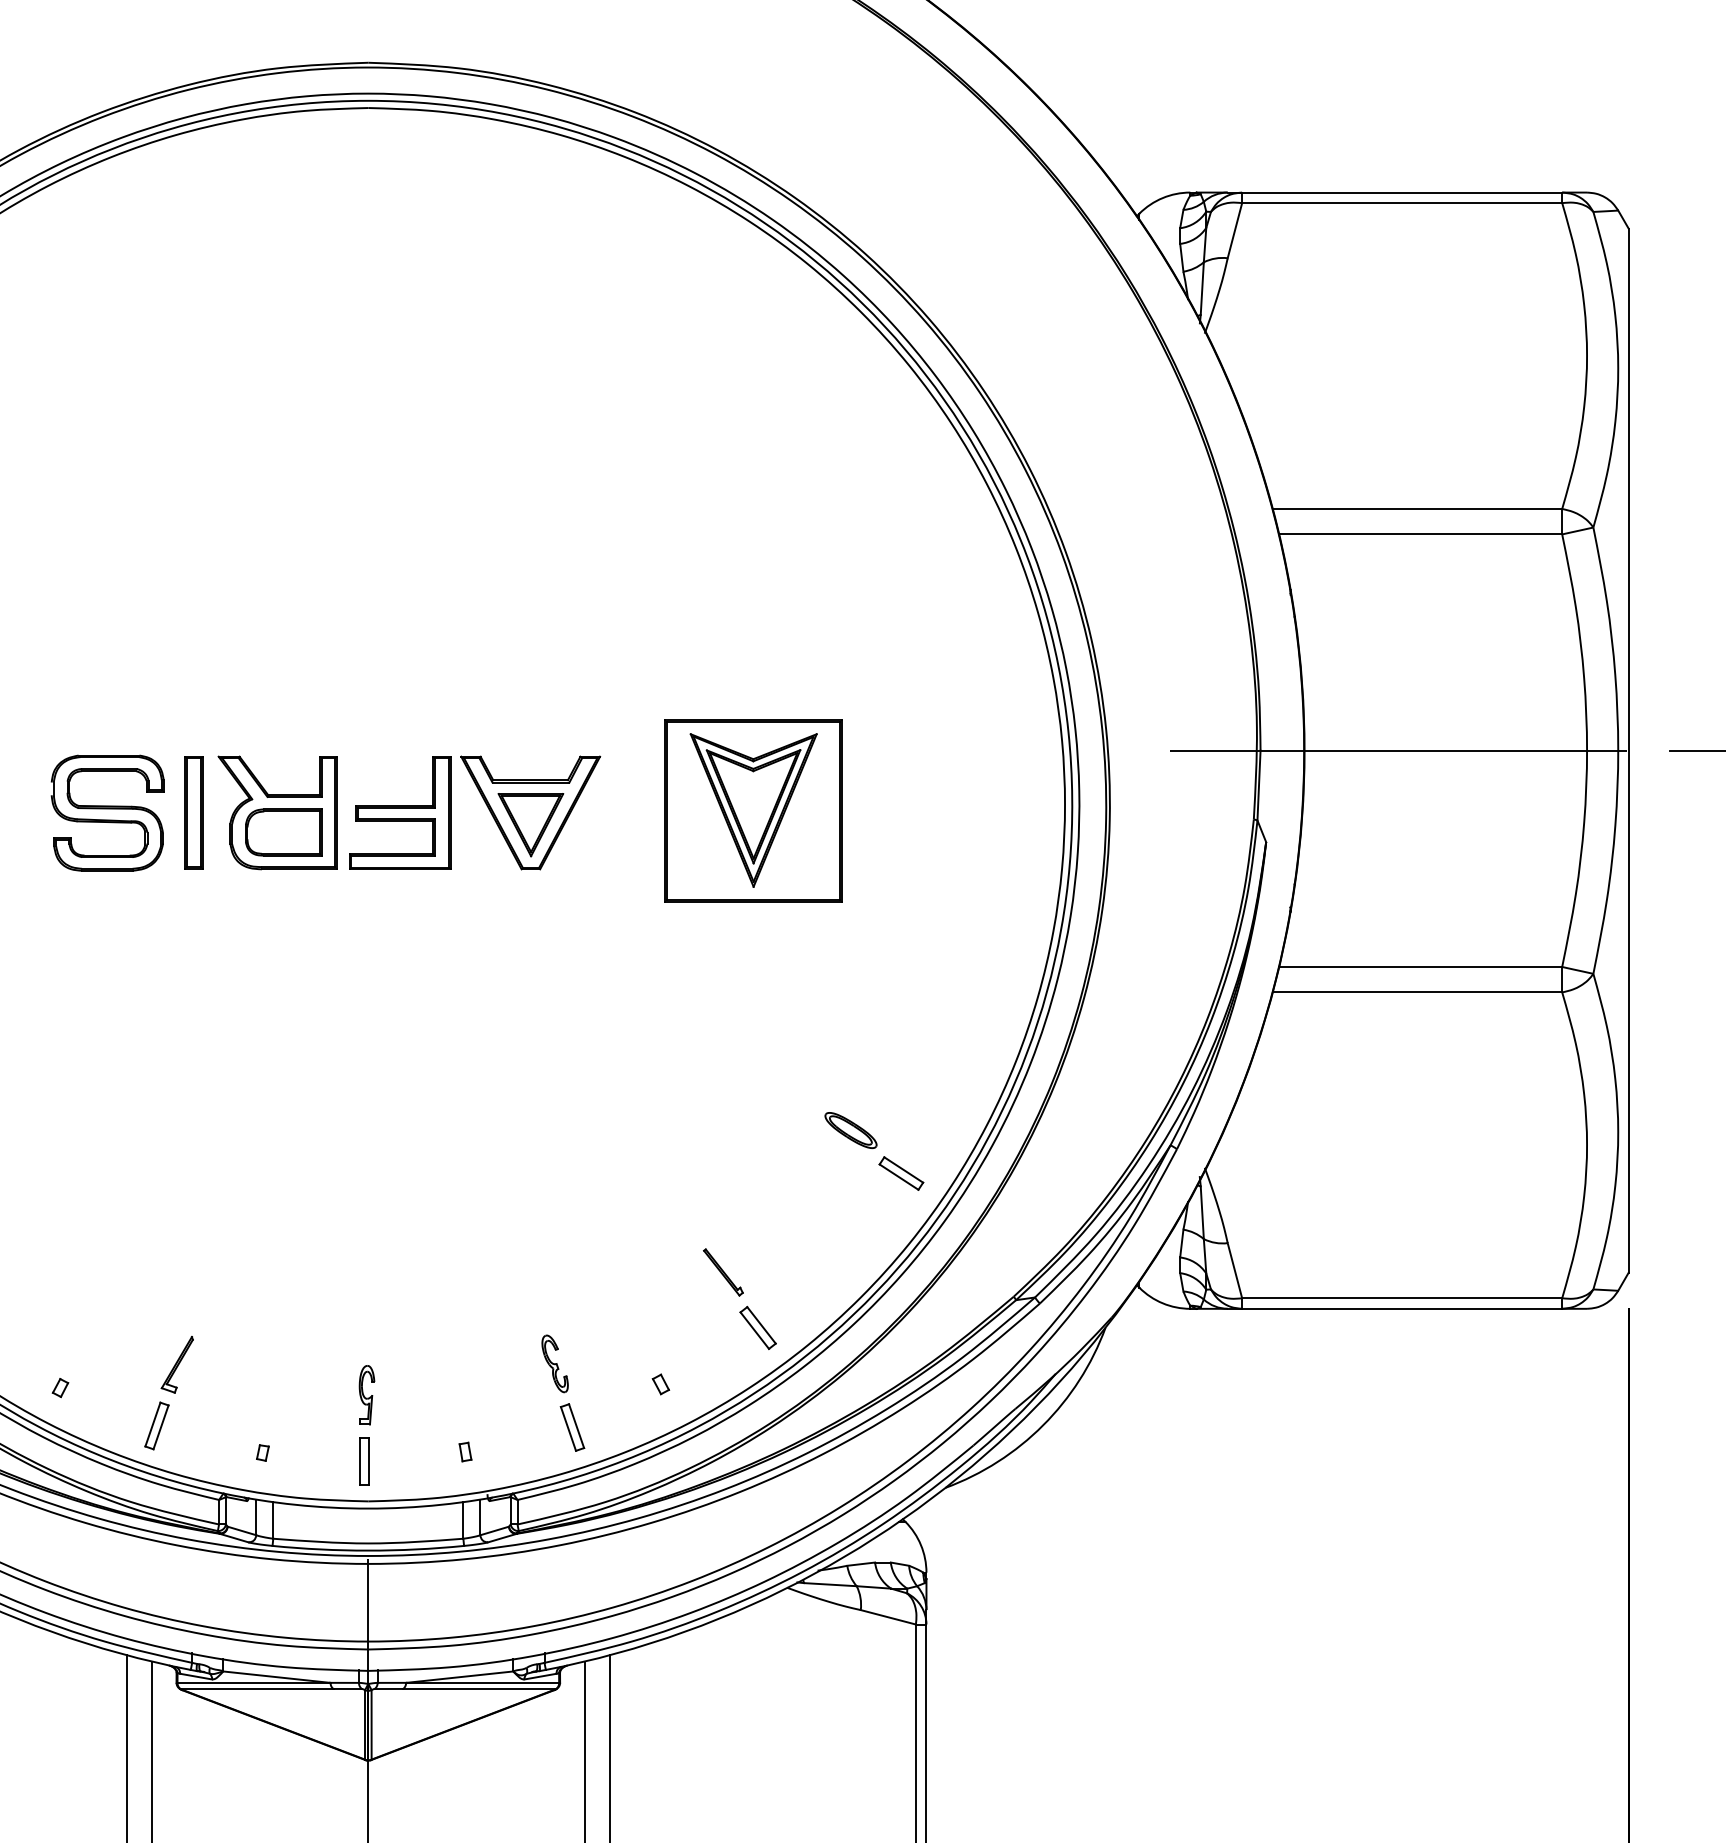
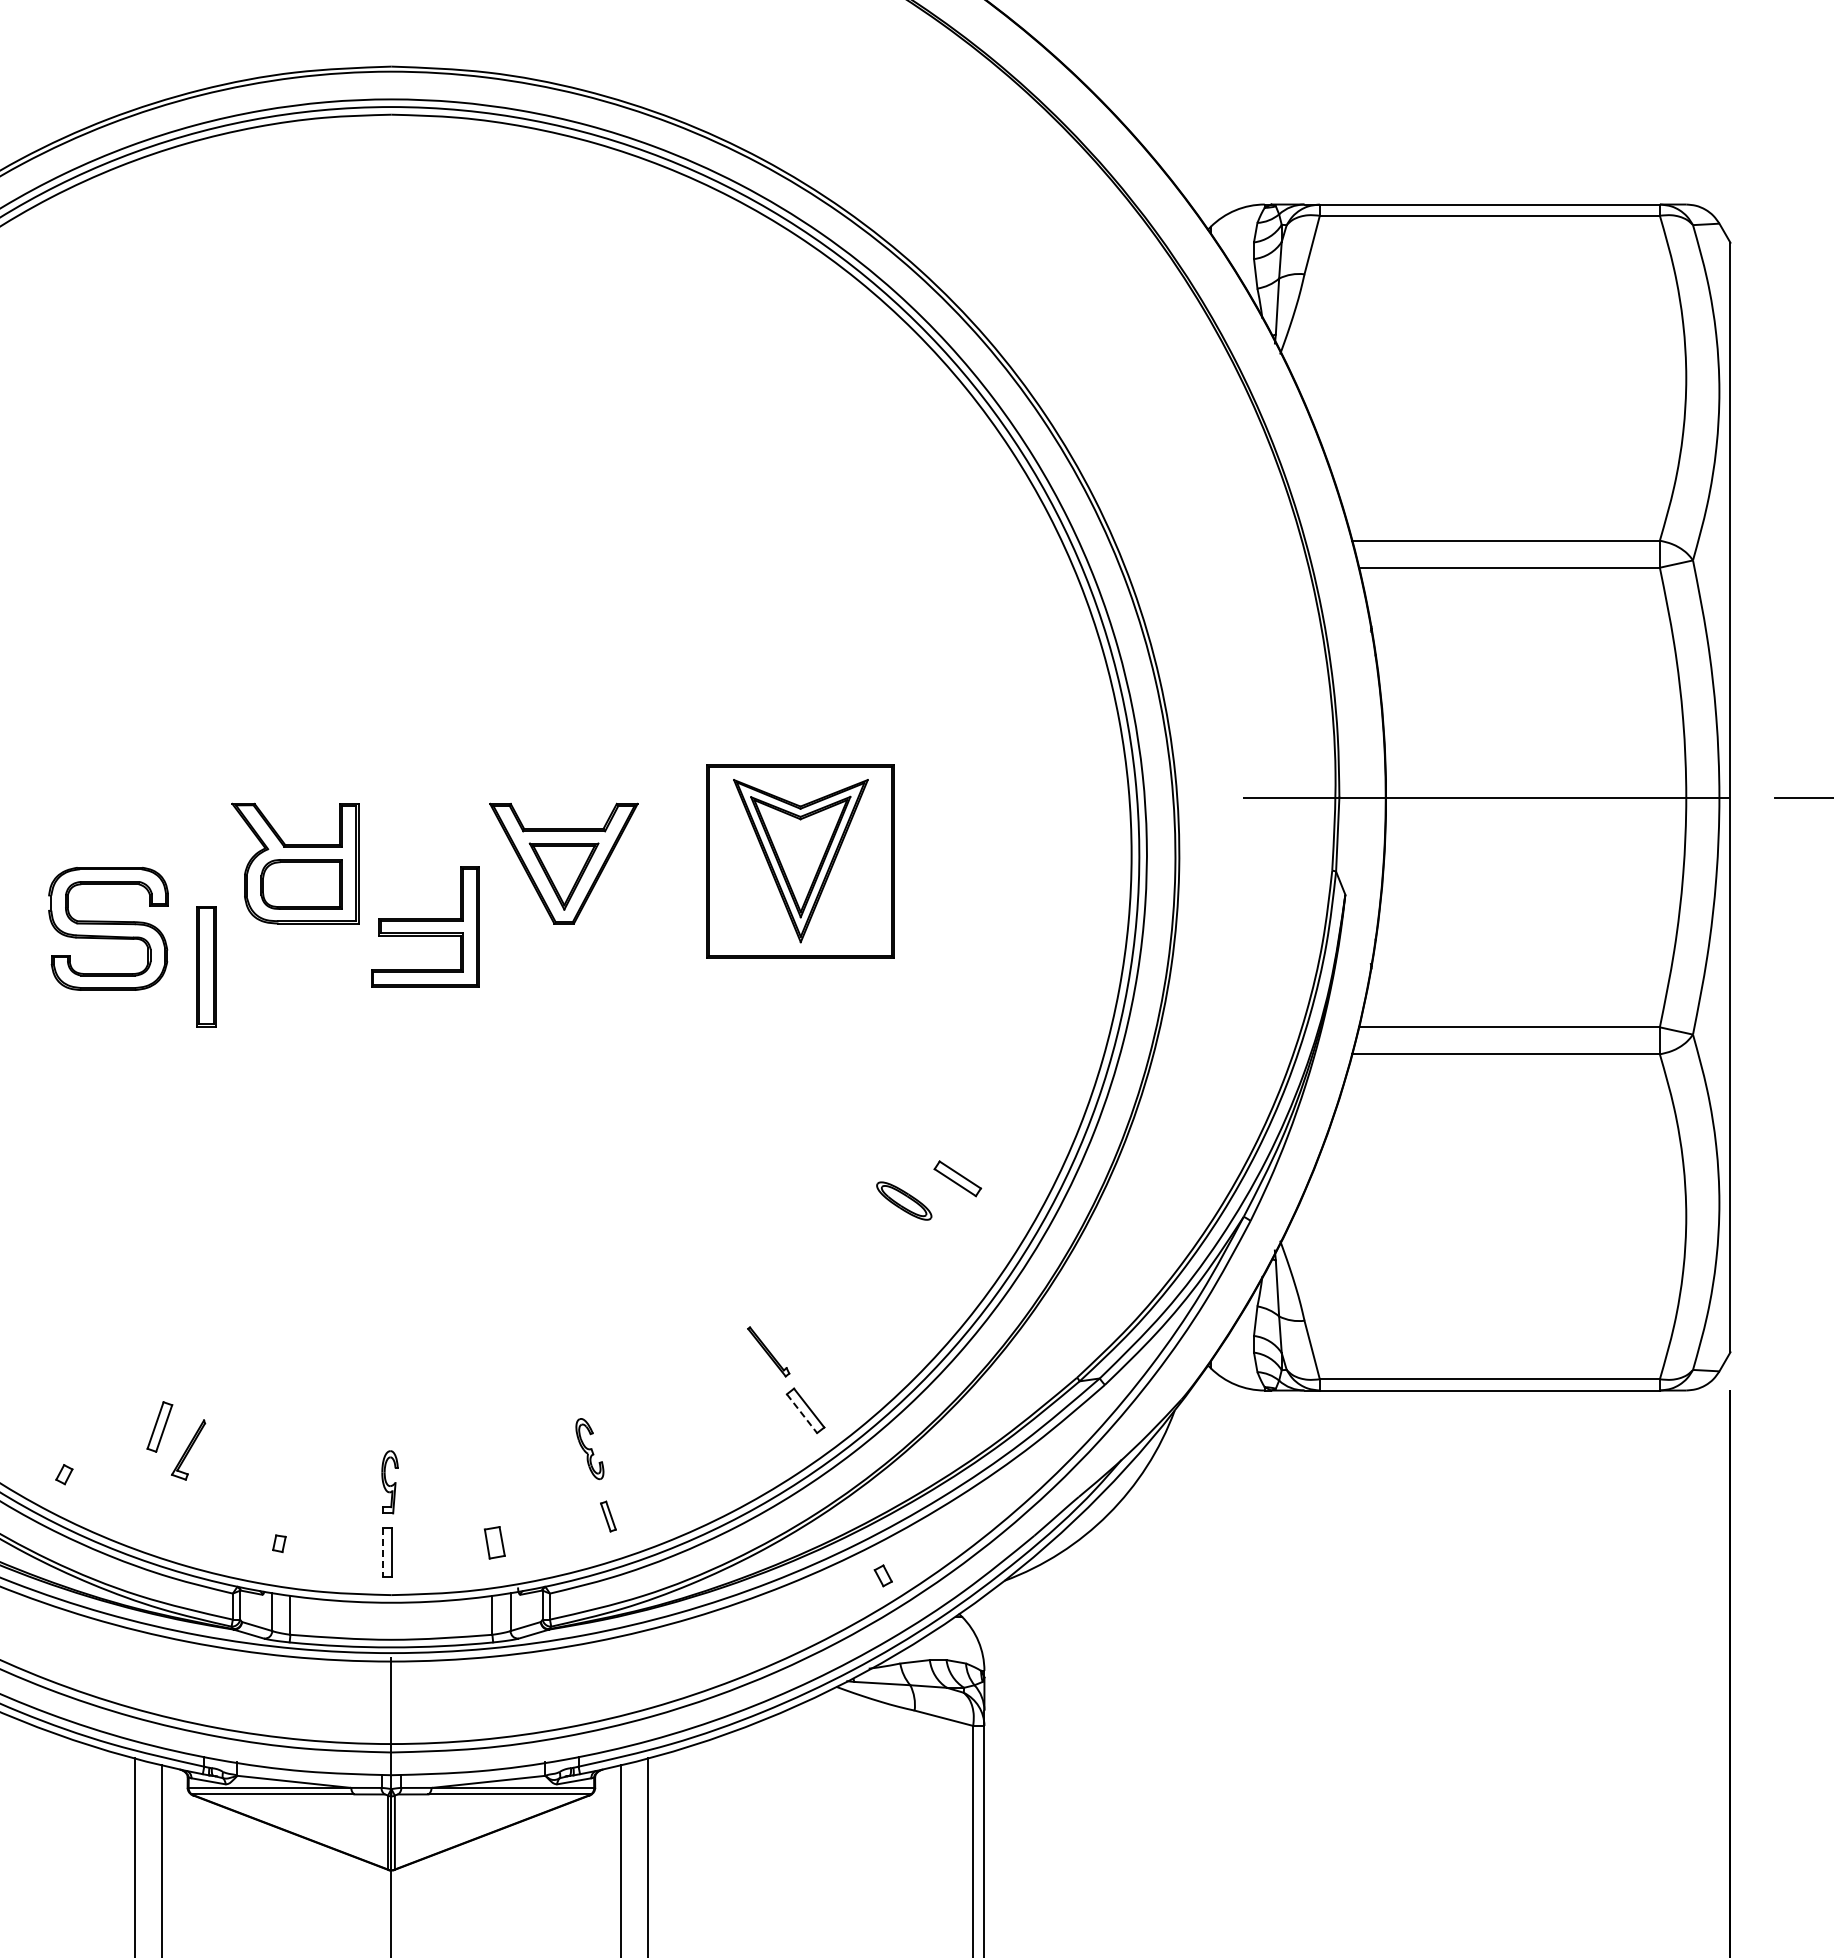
part: (107, 812) -> (108, 928), moved
part: (194, 812) -> (206, 966), moved
part: (400, 812) -> (425, 926), moved
part: (901, 1173) -> (957, 1178), moved
line: (755, 1330) -> (802, 1413), solid -> dashed
part: (660, 1384) -> (882, 1575), moved
part: (156, 1425) -> (159, 1426), moved
part: (572, 1427) -> (608, 1516), size x0.6
part: (465, 1451) -> (494, 1542), size x1.6
line: (359, 1461) -> (382, 1552), solid -> dashed

